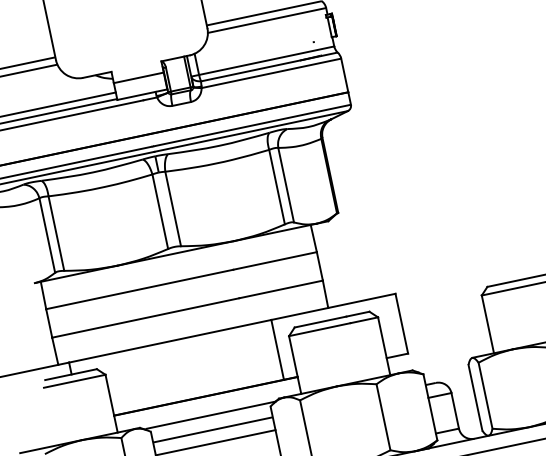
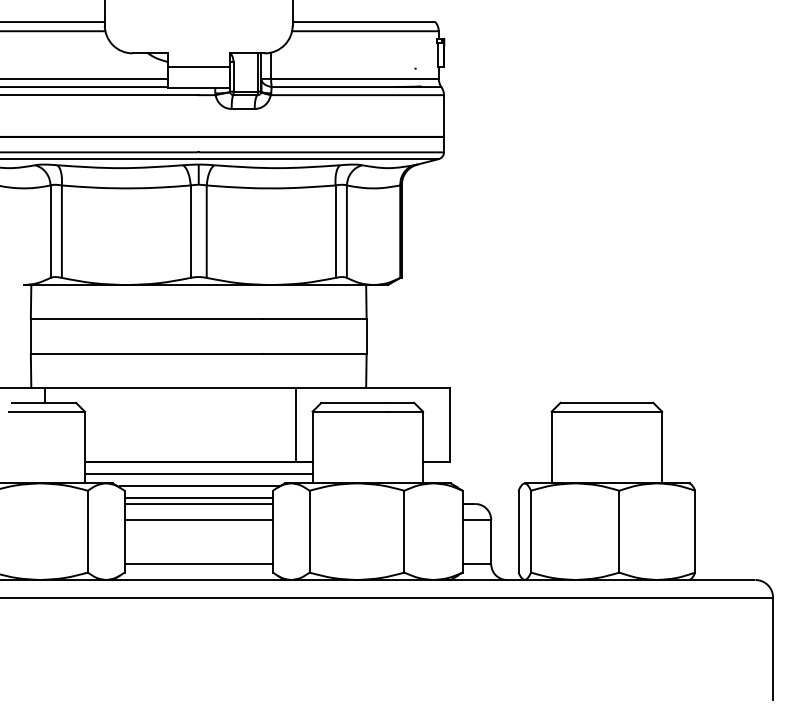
line: (207, 406) -> (198, 474), added
line: (211, 424) -> (198, 497), added

